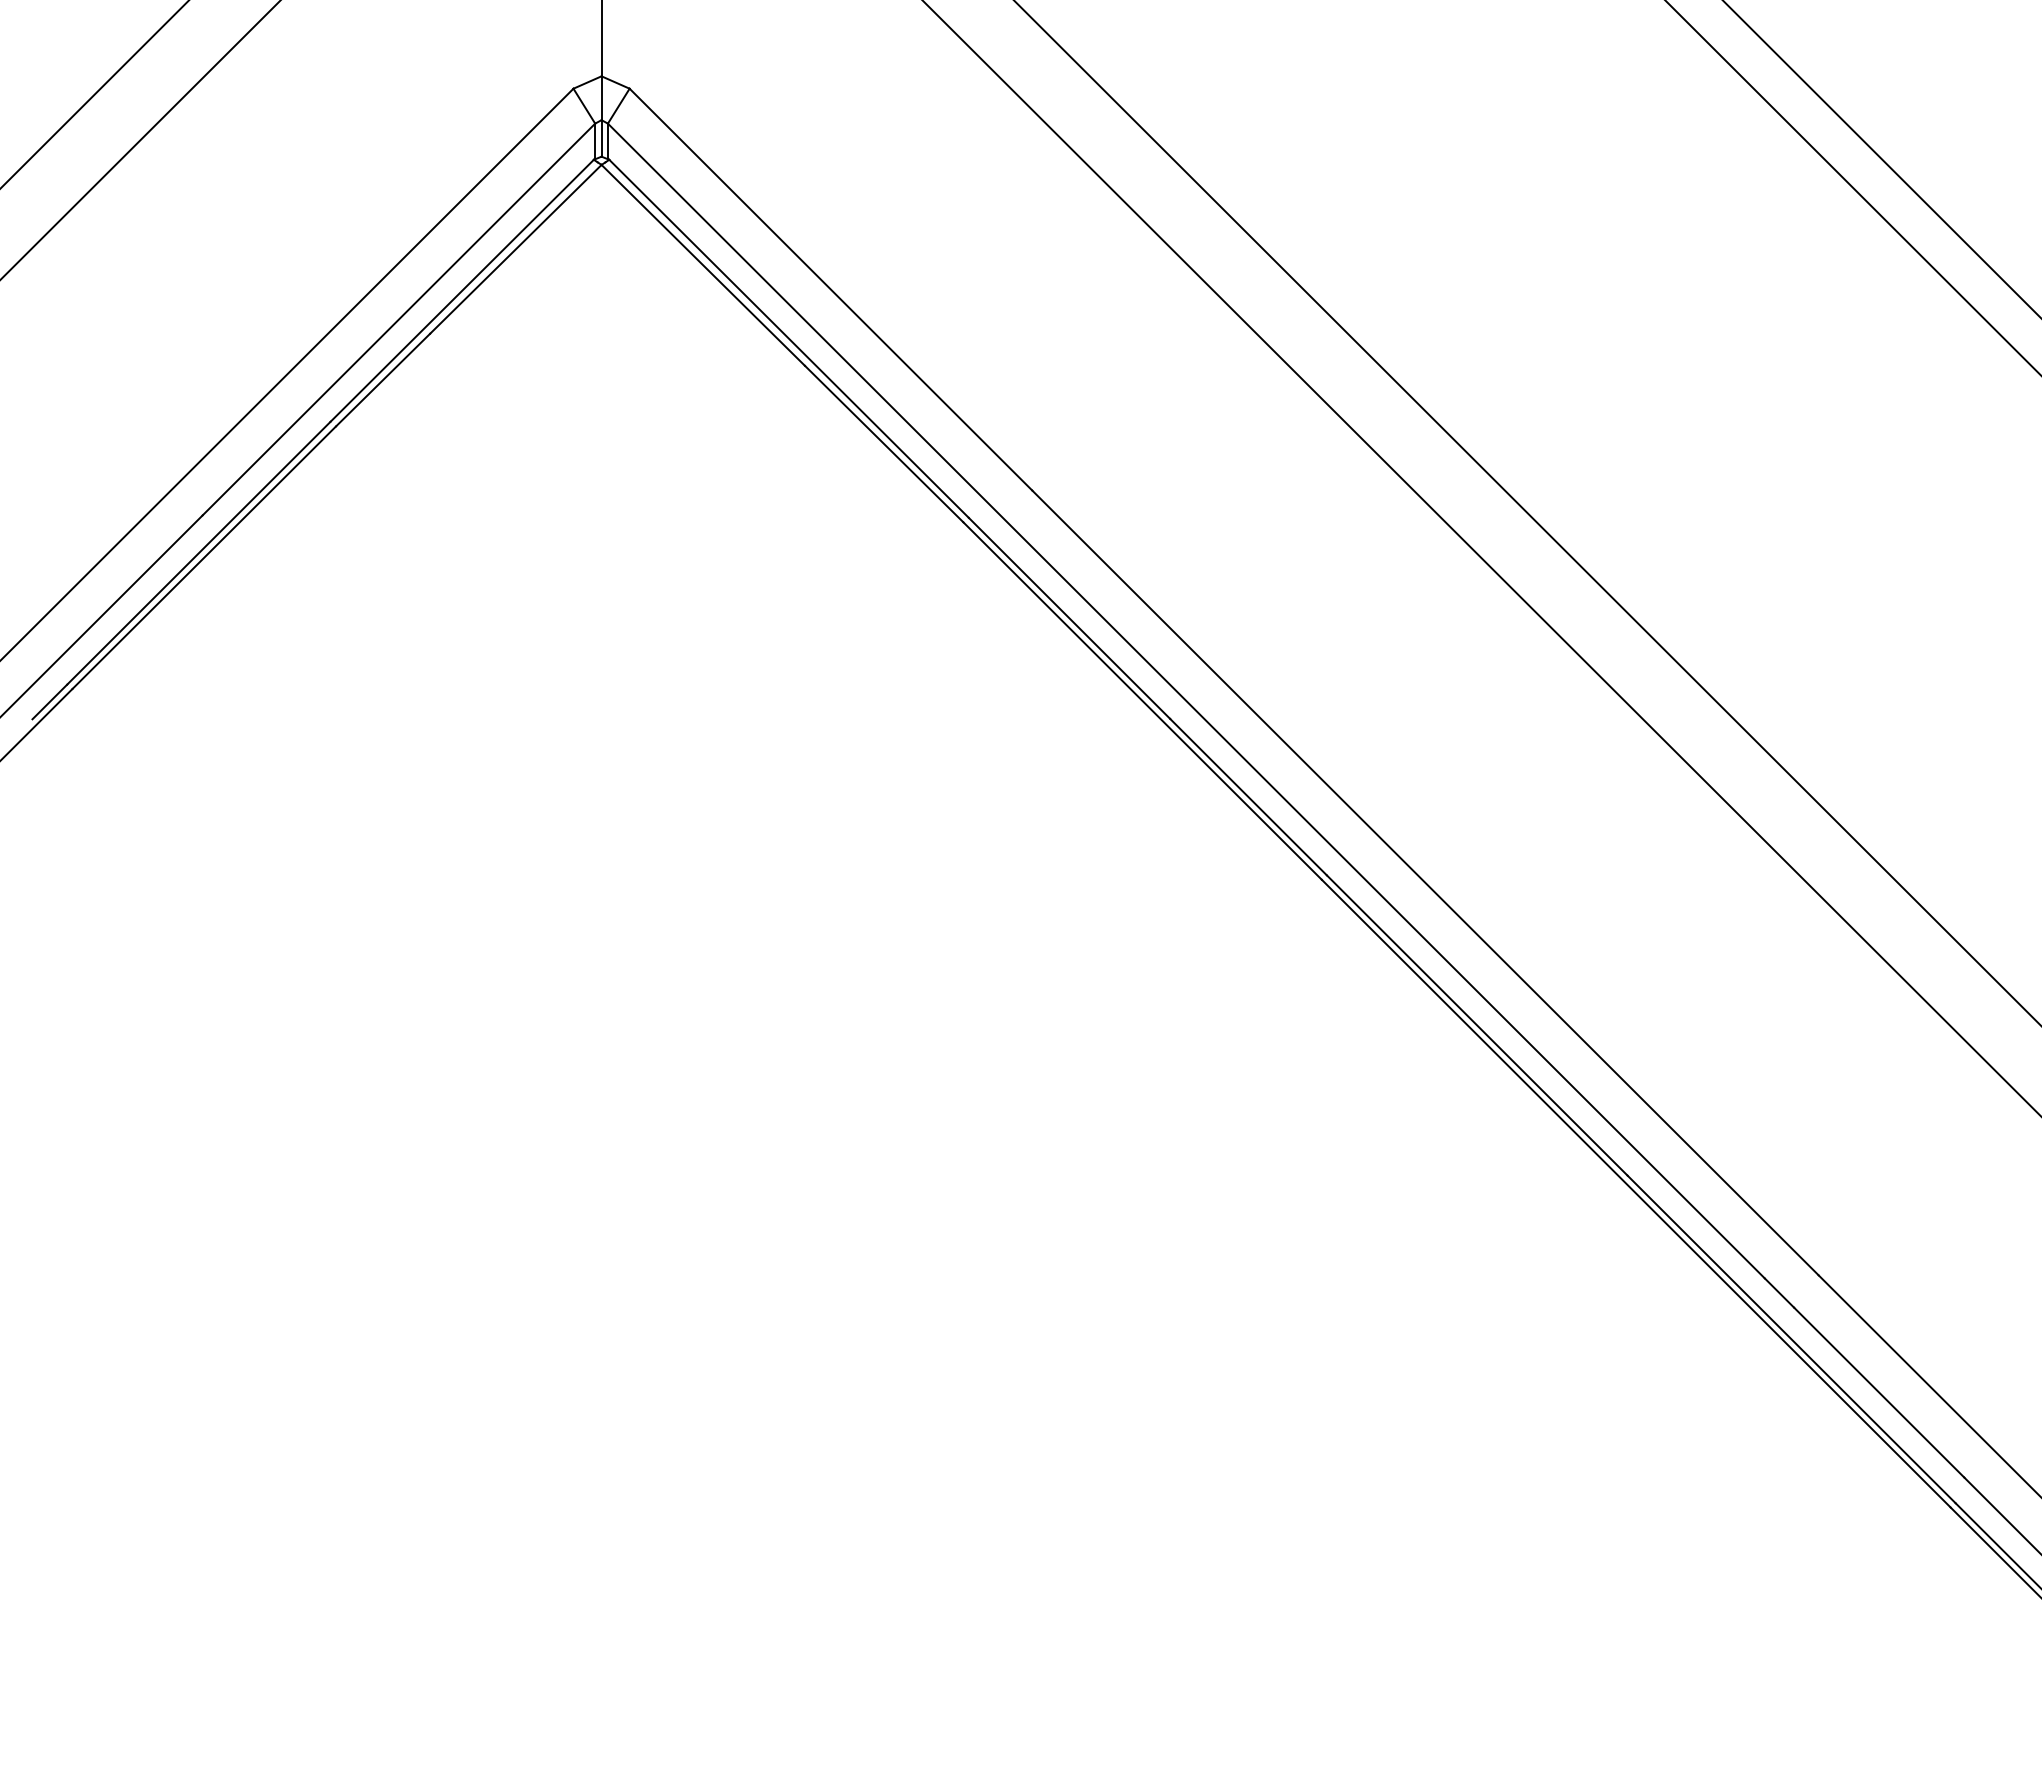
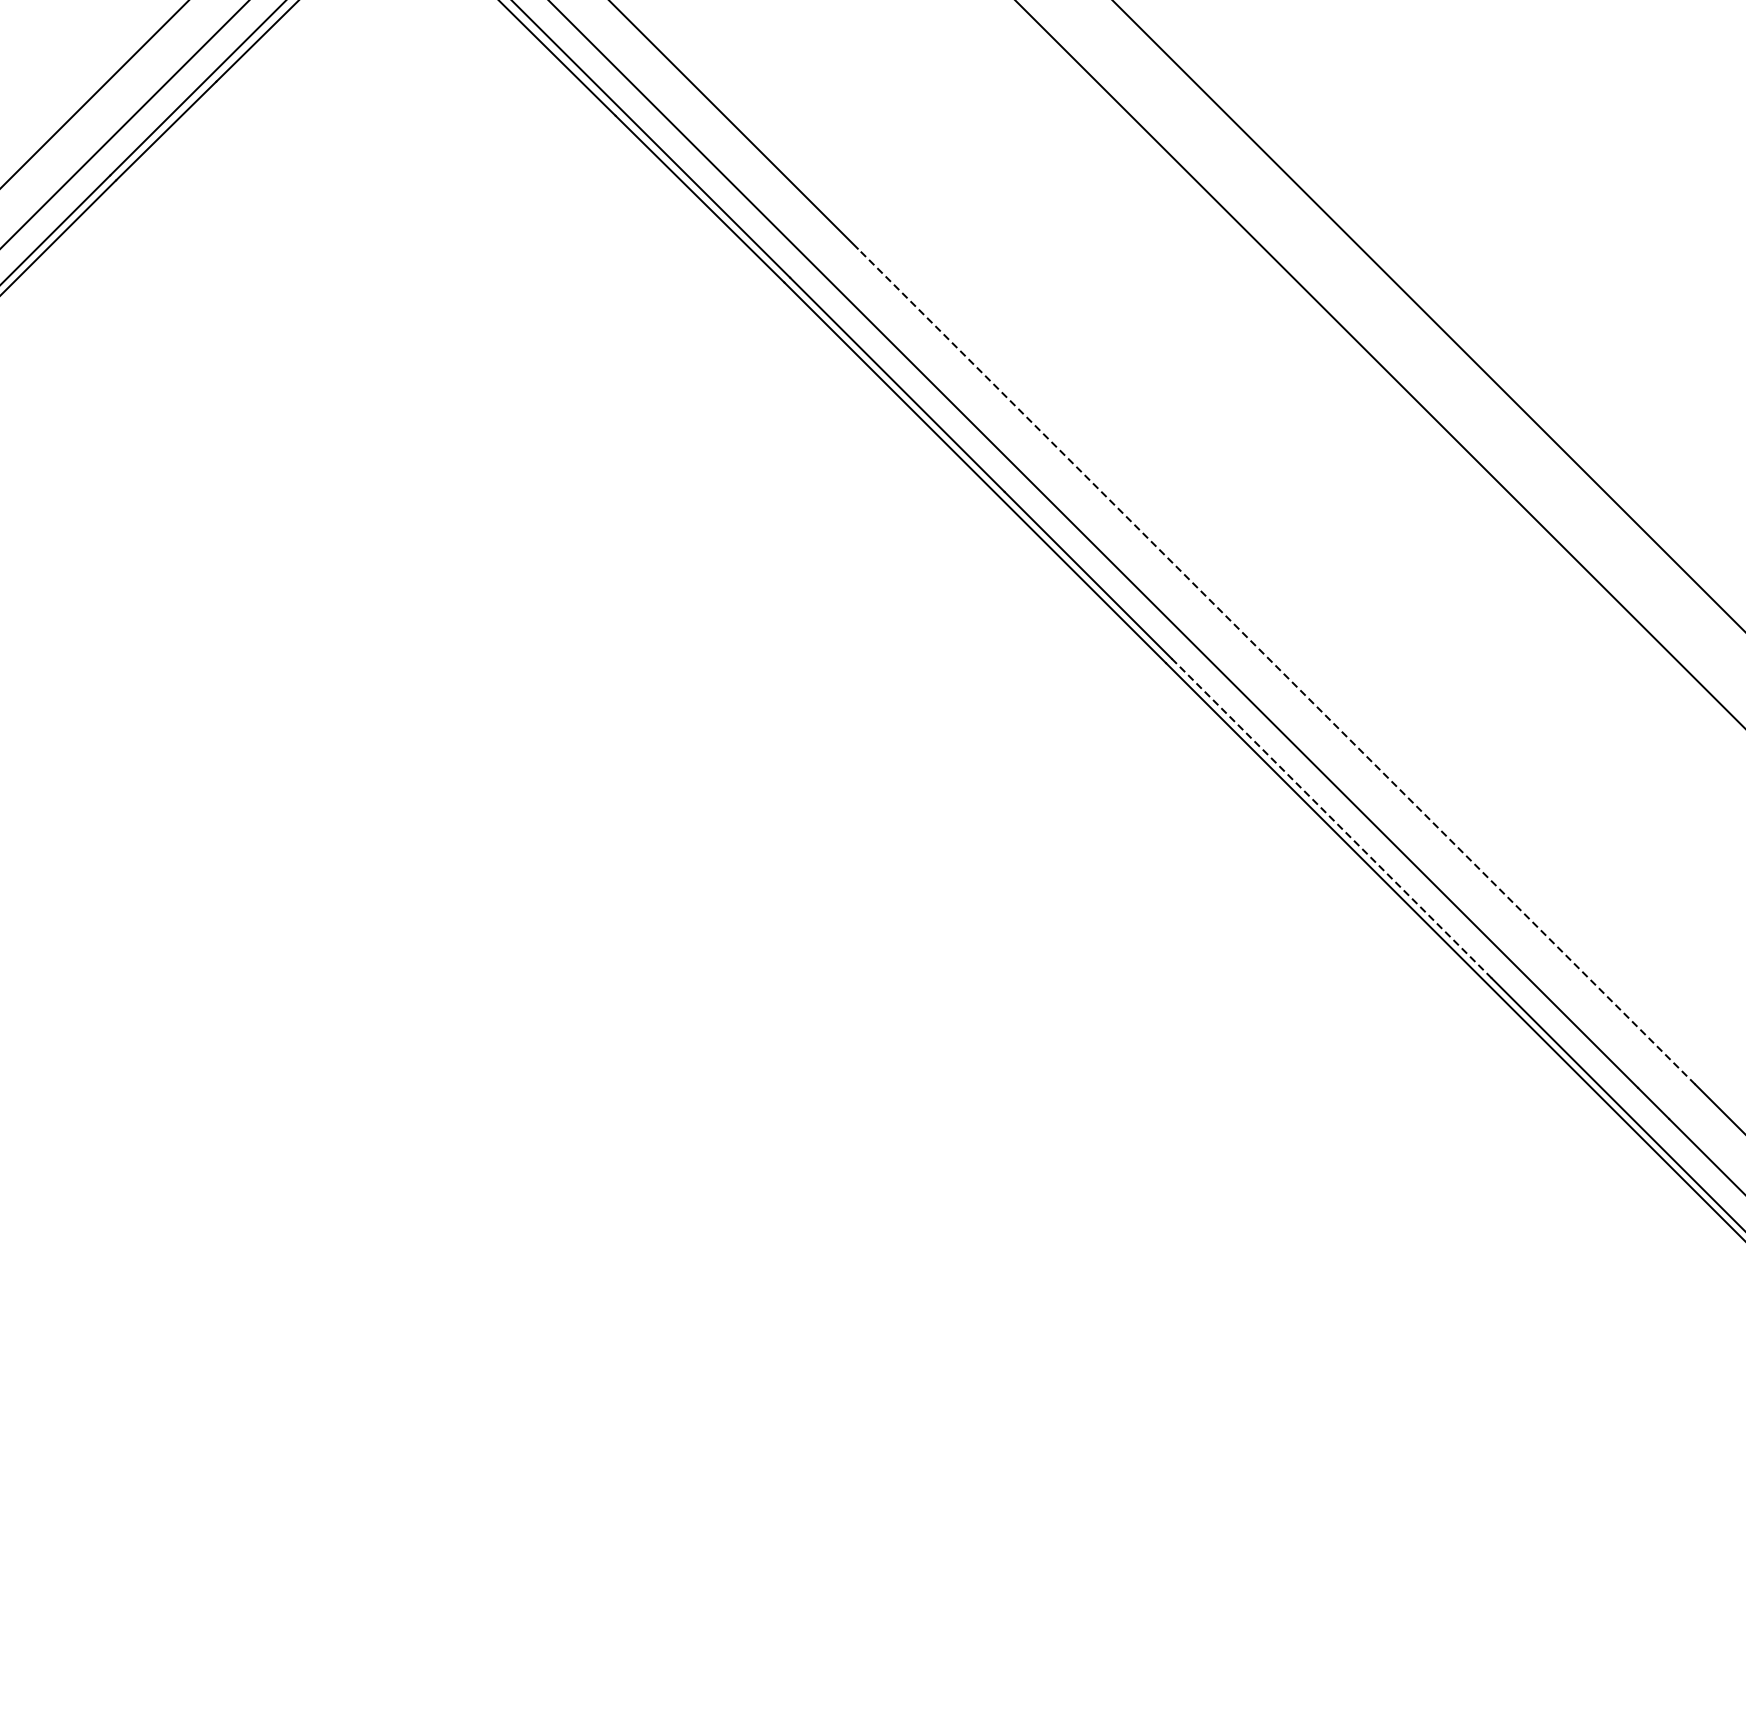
line: (1425, 882) -> (1276, 666), solid -> dashed
line: (1477, 1025) -> (1332, 818), solid -> dashed

